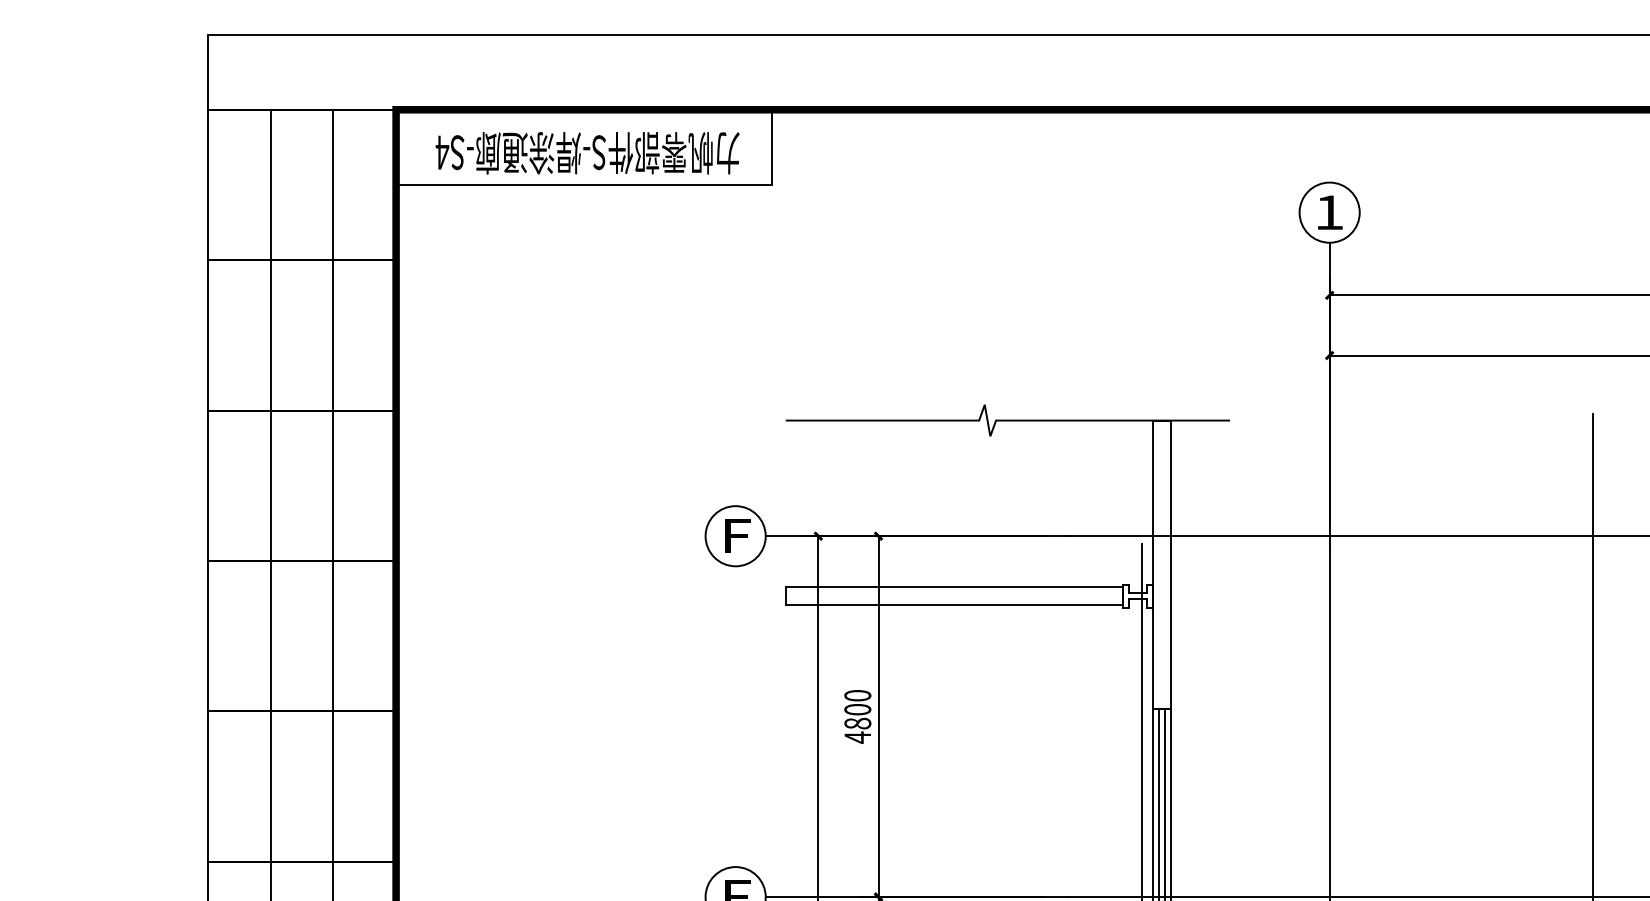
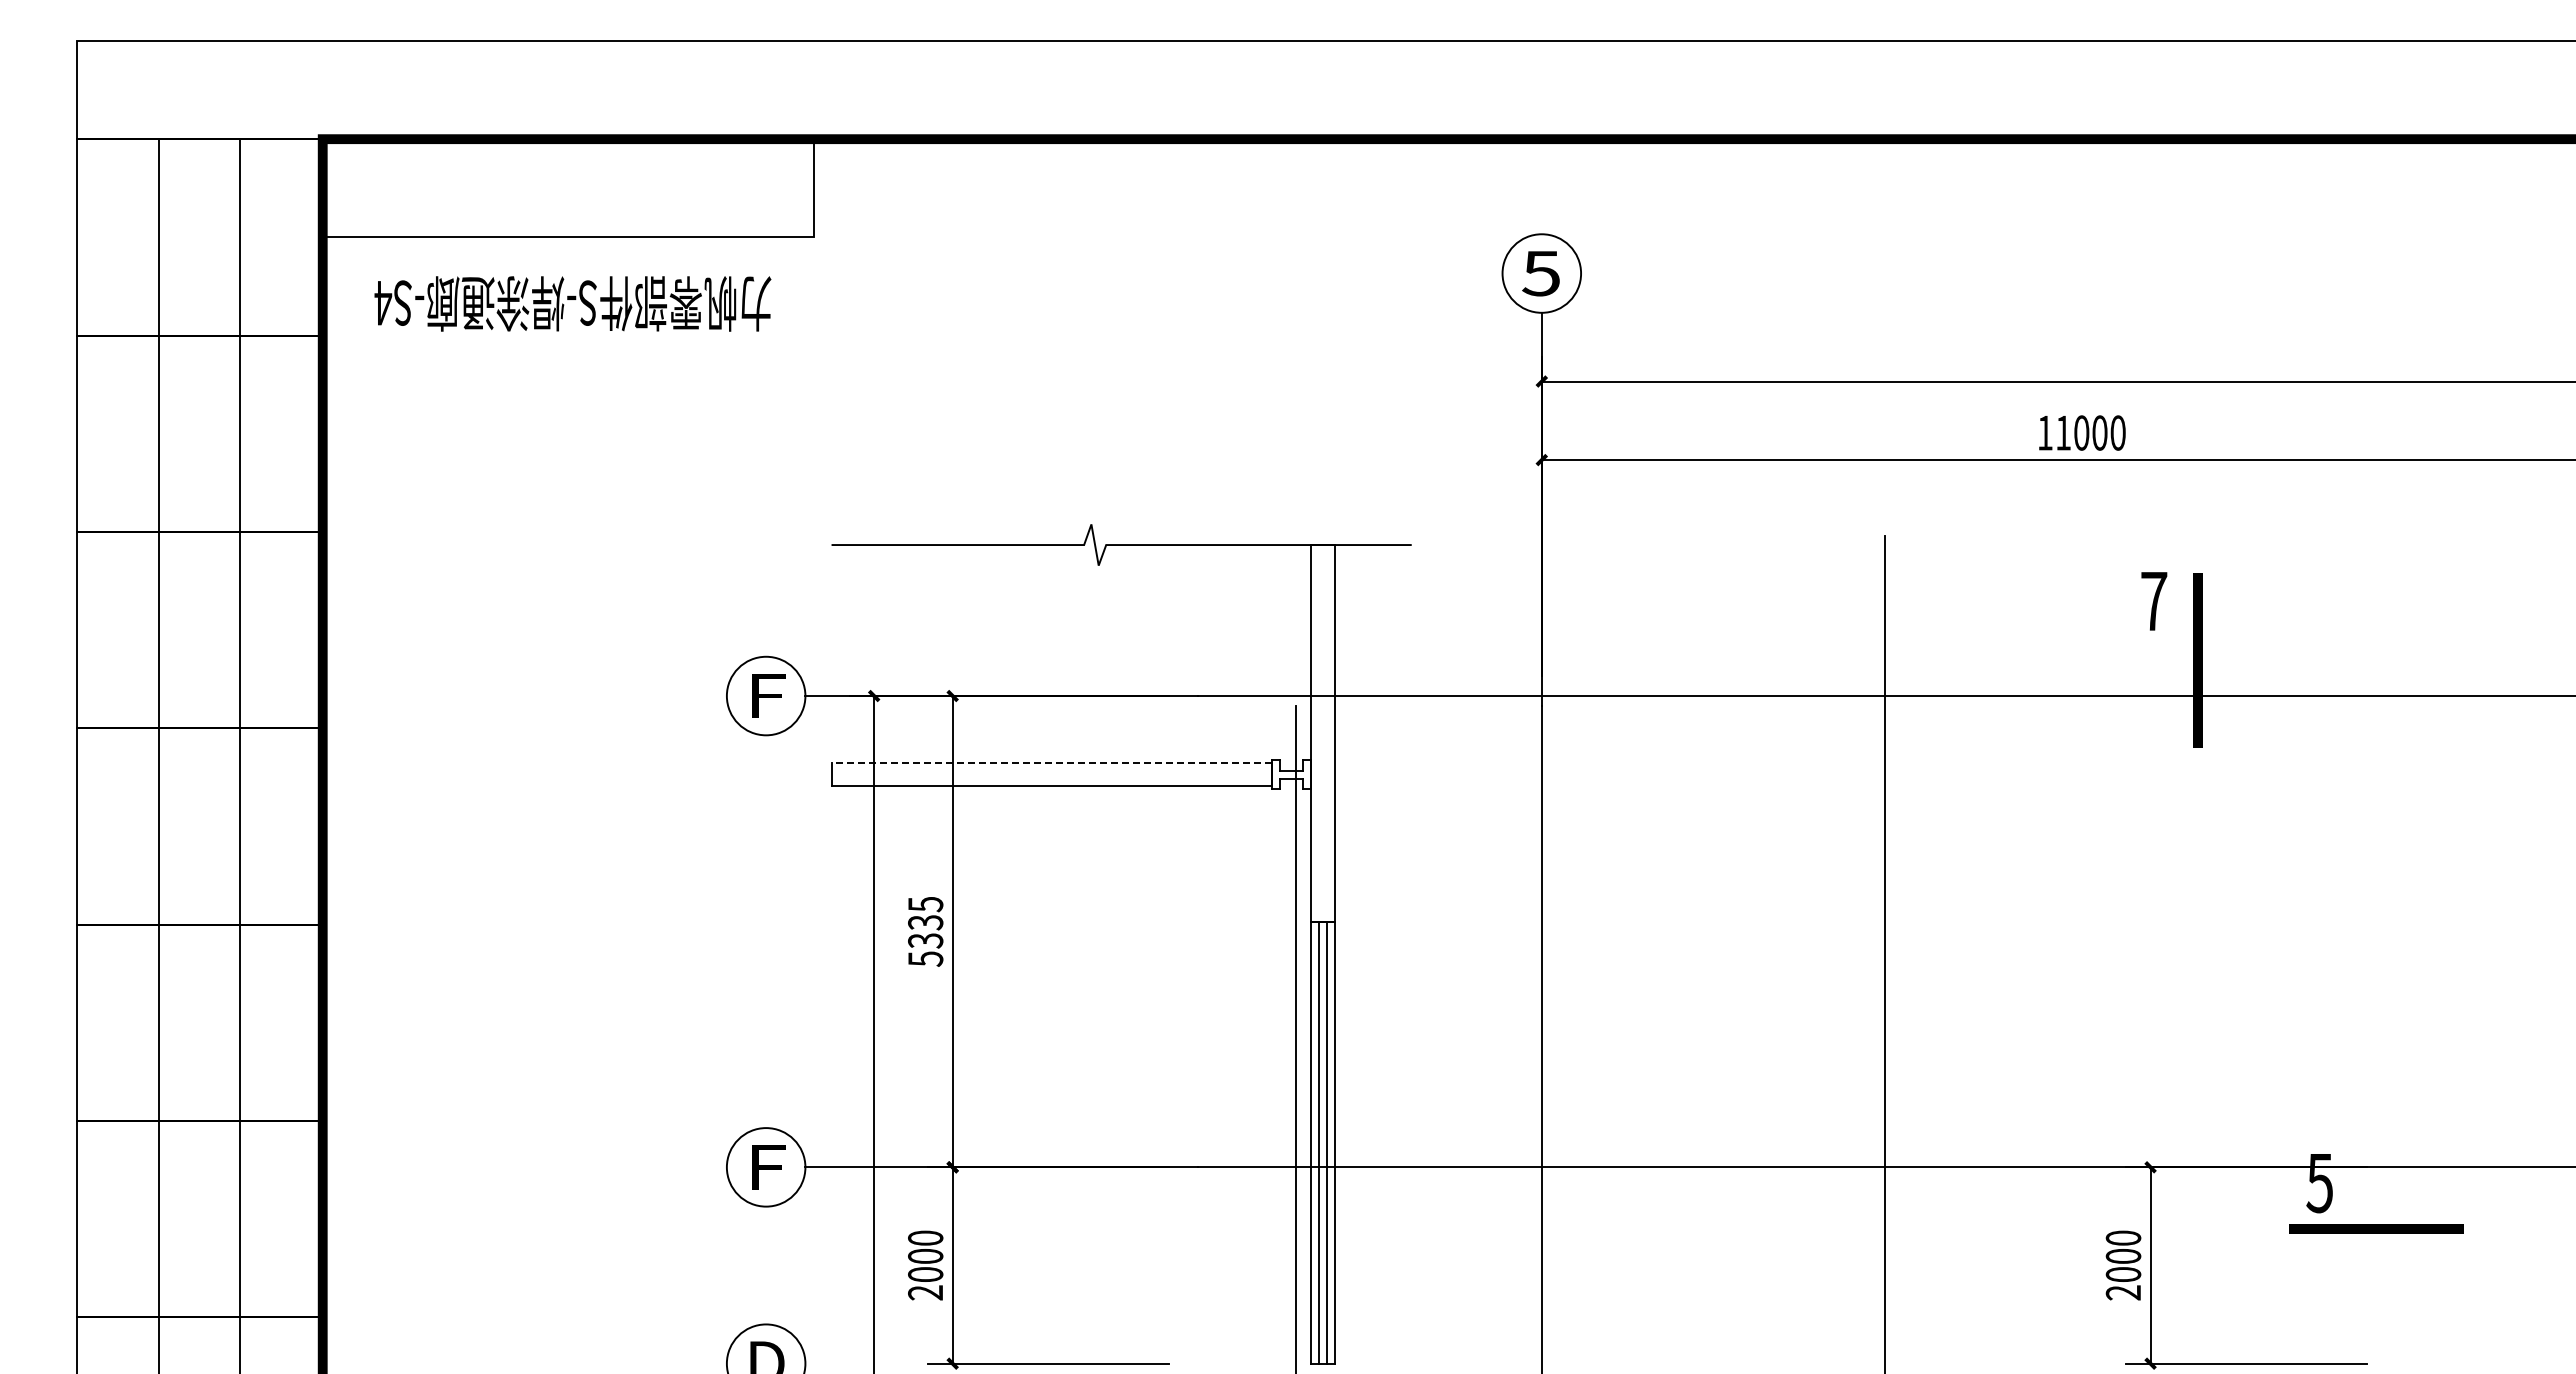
text: (587, 152) -> (572, 303), moved
text: (1328, 212) -> (1540, 273), 1 -> 5
line: (954, 587) -> (1051, 762), solid -> dashed
text: (857, 716) -> (925, 931), 4800 -> 5335

